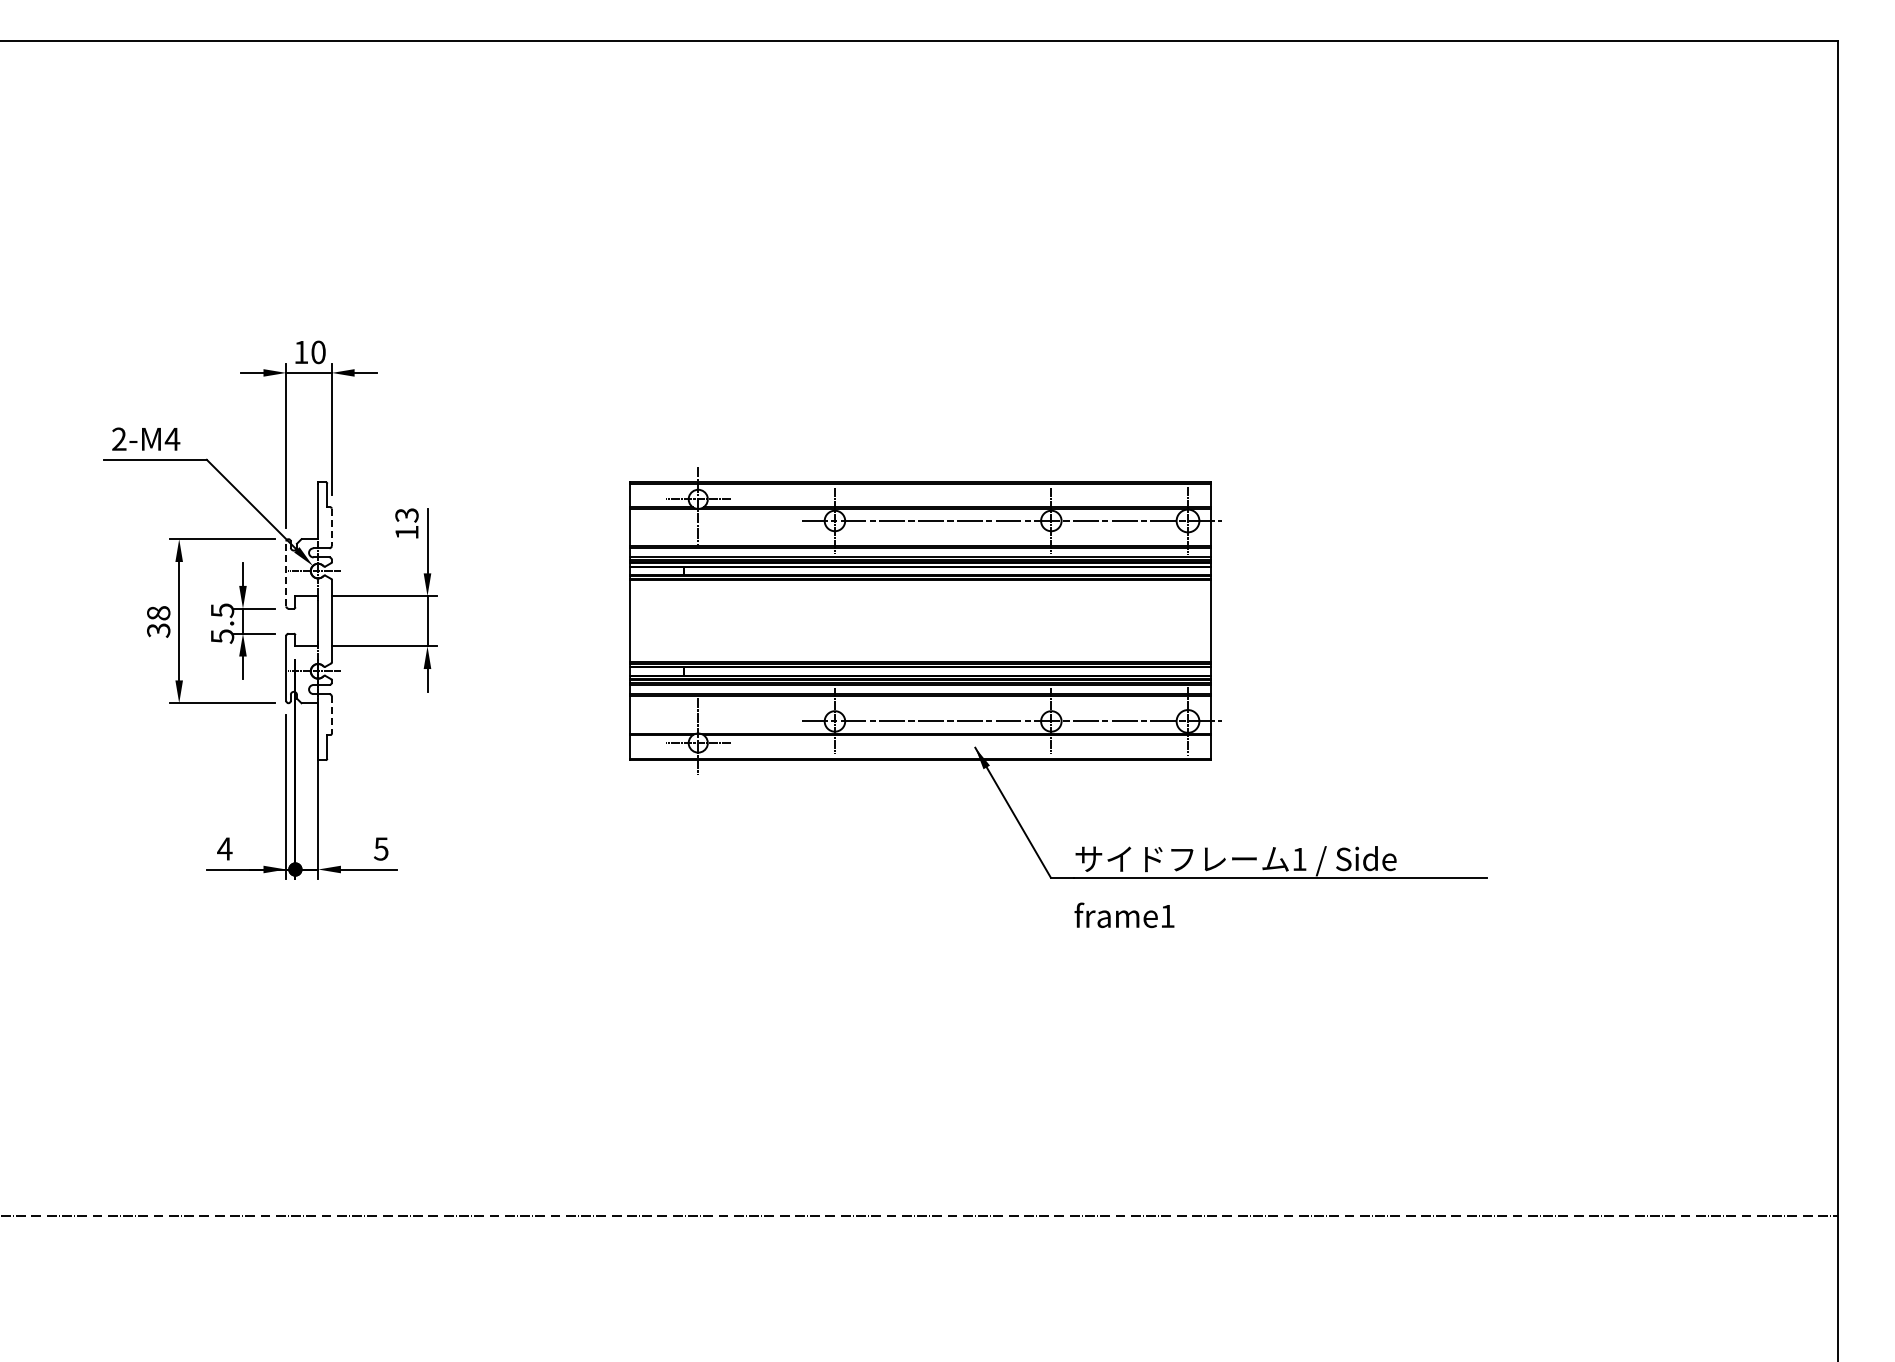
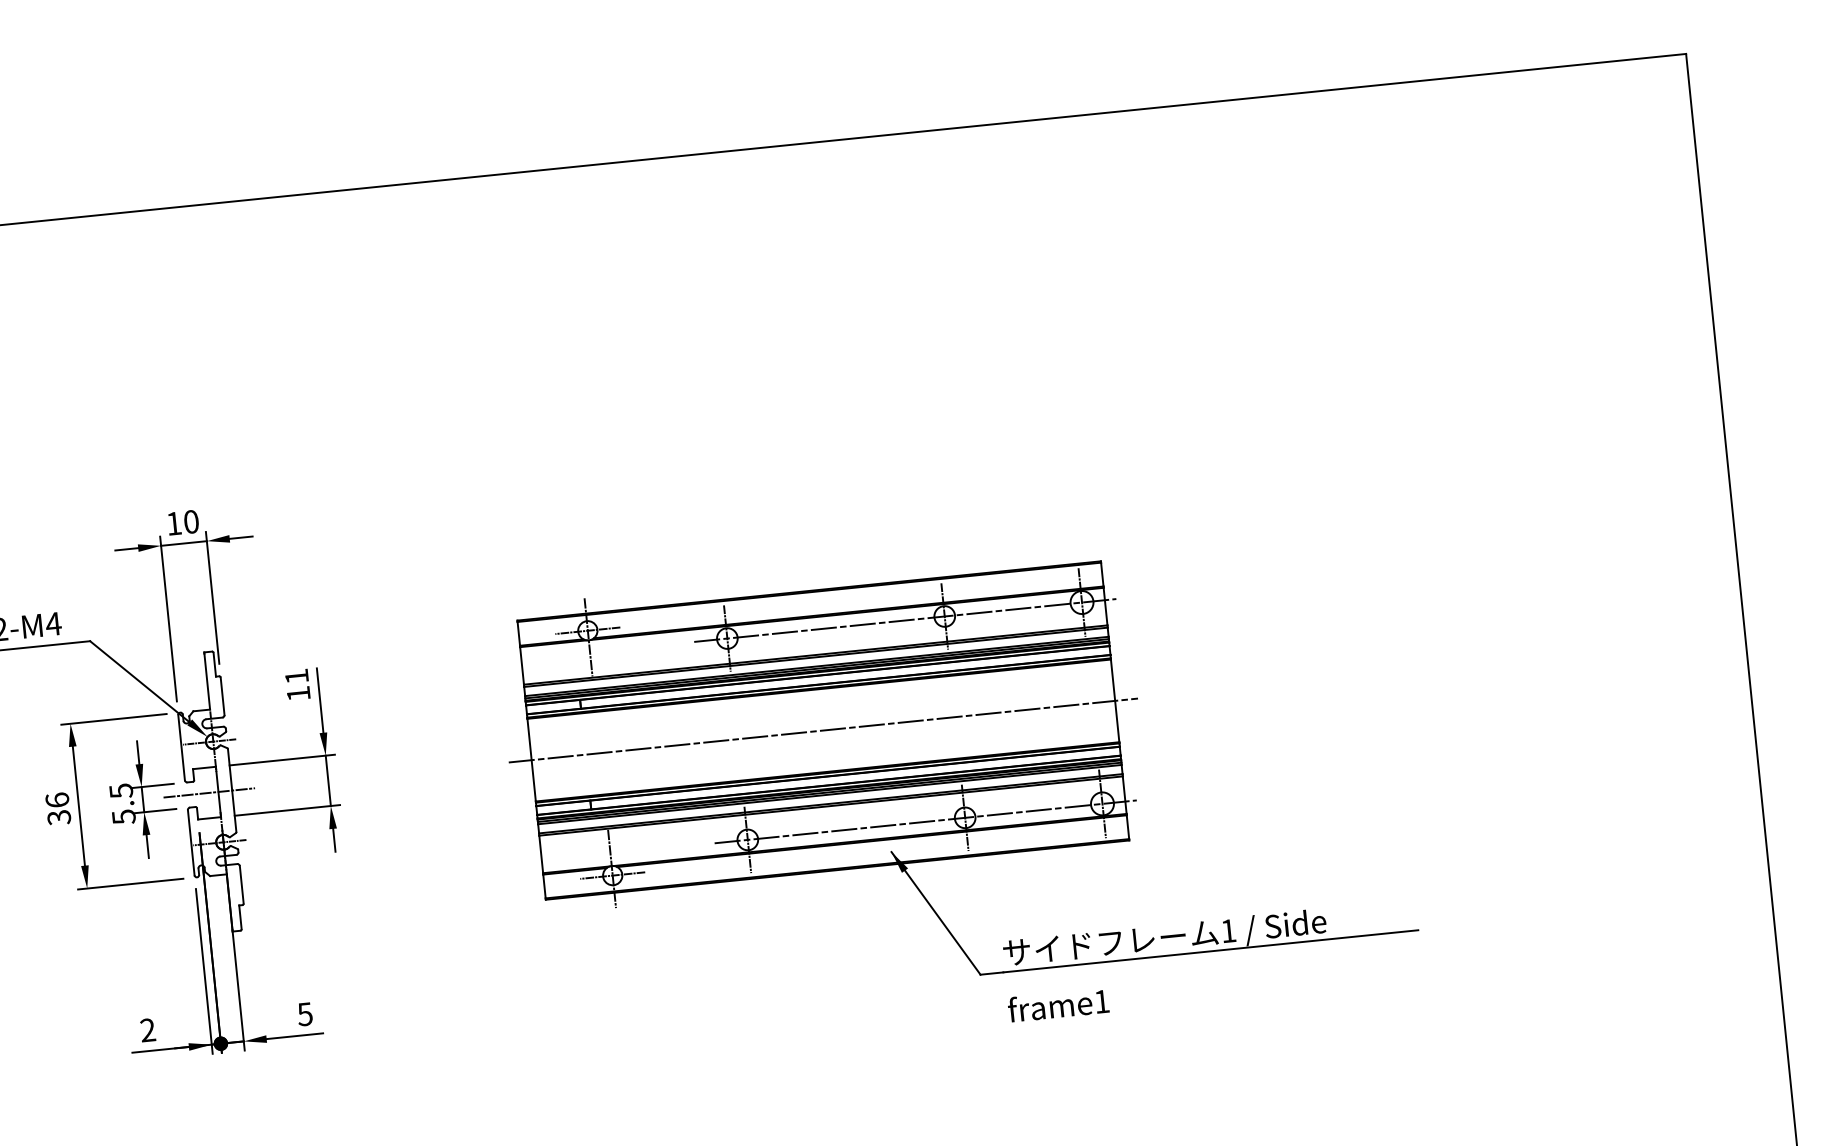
text: (406, 515) -> (296, 676), 13 -> 11
line: (331, 527) -> (222, 696), dashed -> solid
line: (286, 573) -> (181, 747), dashed -> solid
text: (158, 613) -> (57, 800), 38 -> 36
line: (308, 621) -> (208, 793), added
line: (920, 621) -> (823, 730), added
line: (331, 715) -> (241, 885), dashed -> solid
text: (224, 848) -> (147, 1029), 4 -> 2

